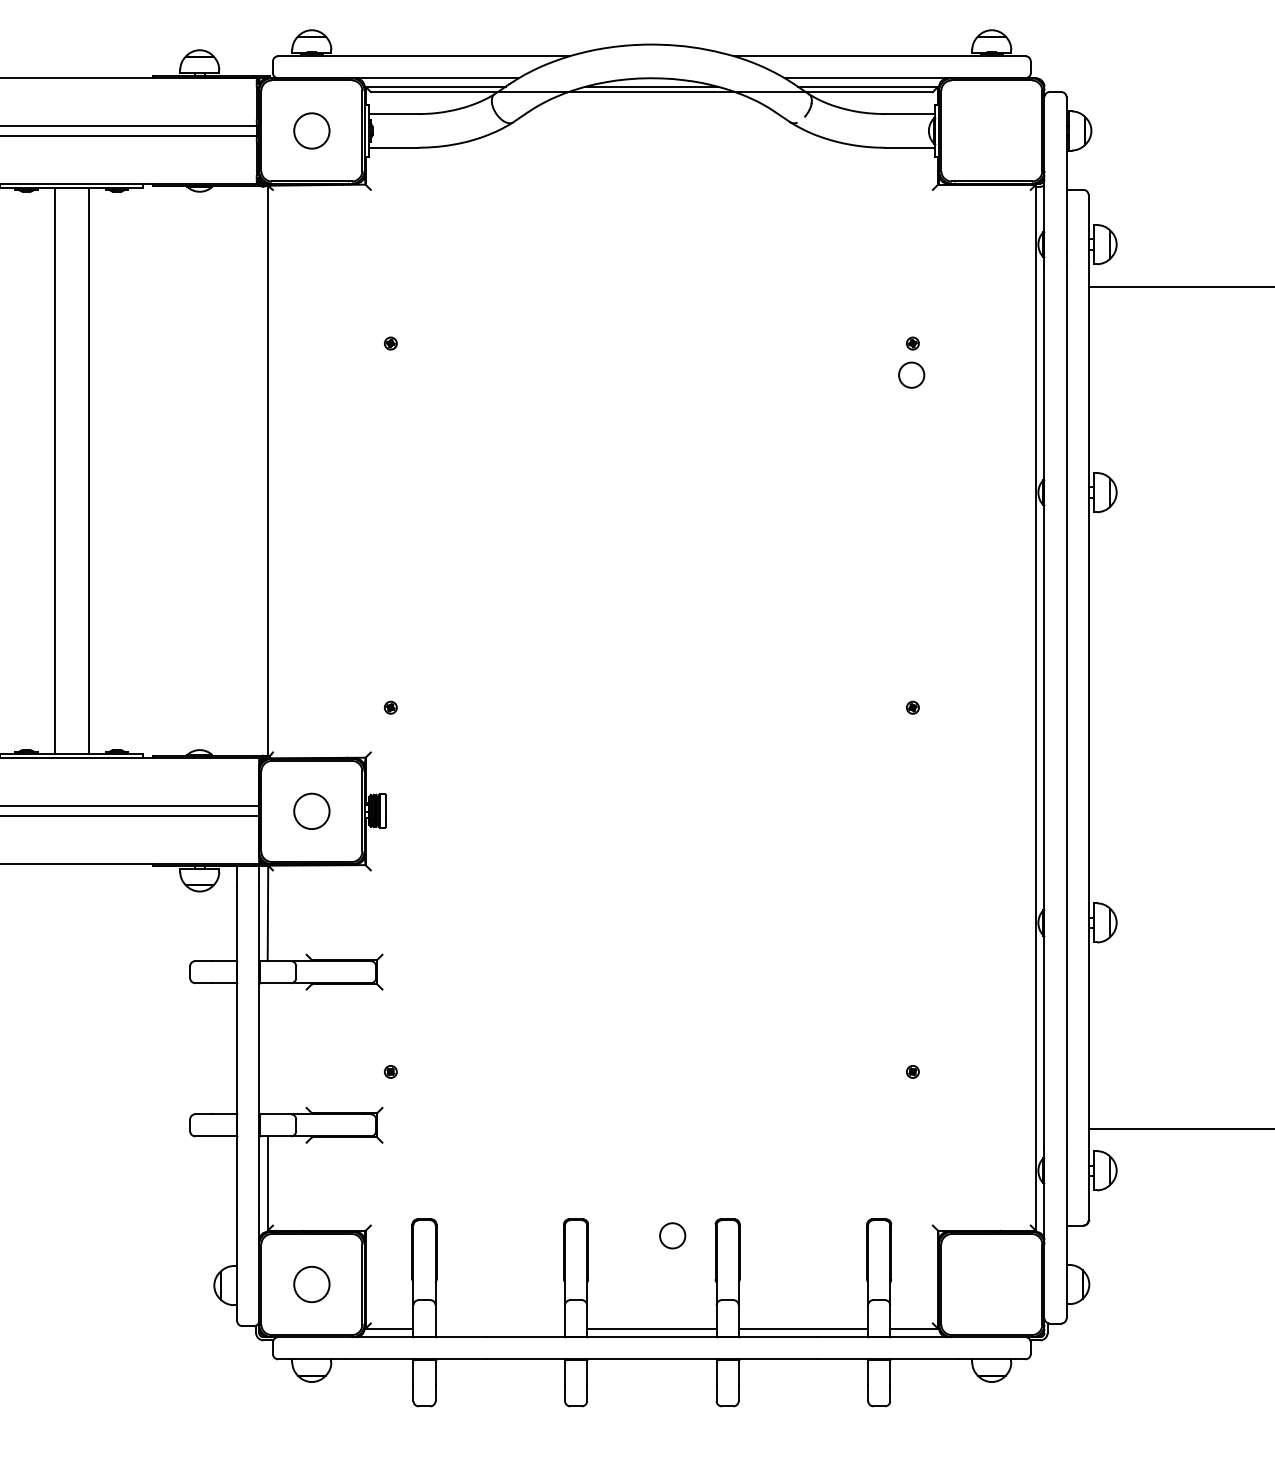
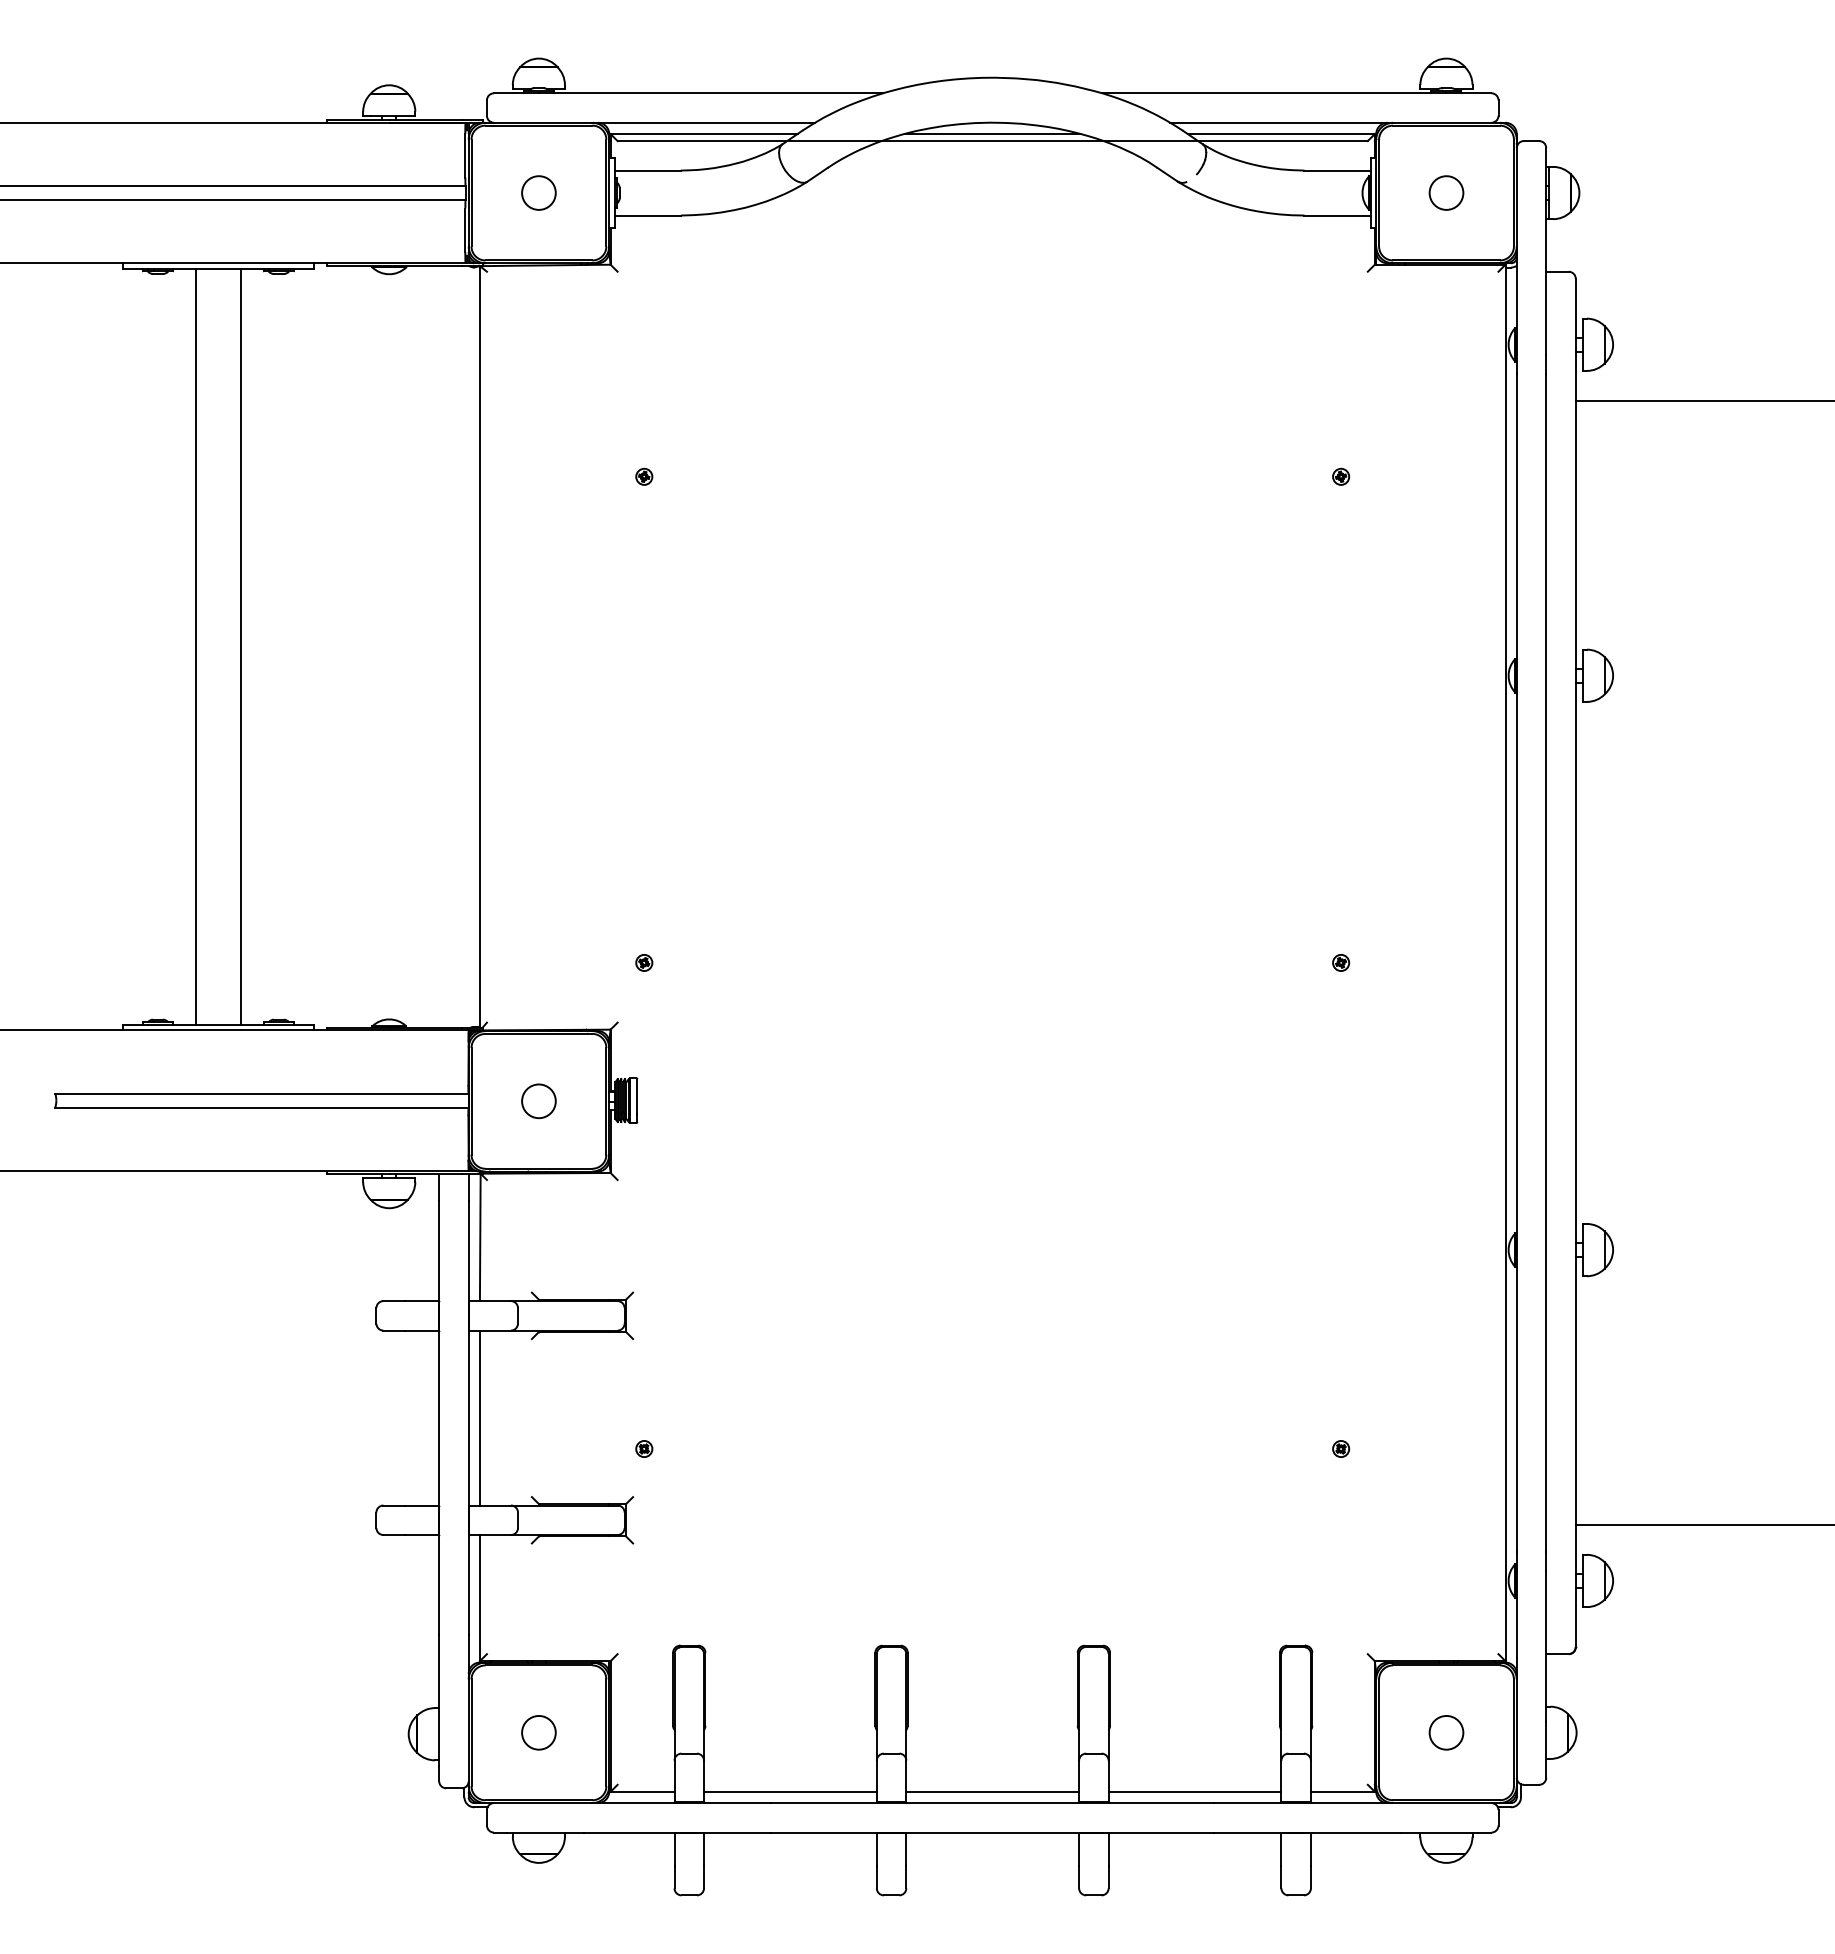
circle: (311, 130) -> (538, 192), size x0.71
circle: (911, 374) -> (1446, 192), moved
circle: (311, 811) -> (538, 1101), size x0.71
line: (267, 1048) -> (479, 1417), added
circle: (672, 1235) -> (1446, 1732), moved
circle: (311, 1284) -> (538, 1732), size x0.71
line: (500, 1328) -> (790, 1791), added

